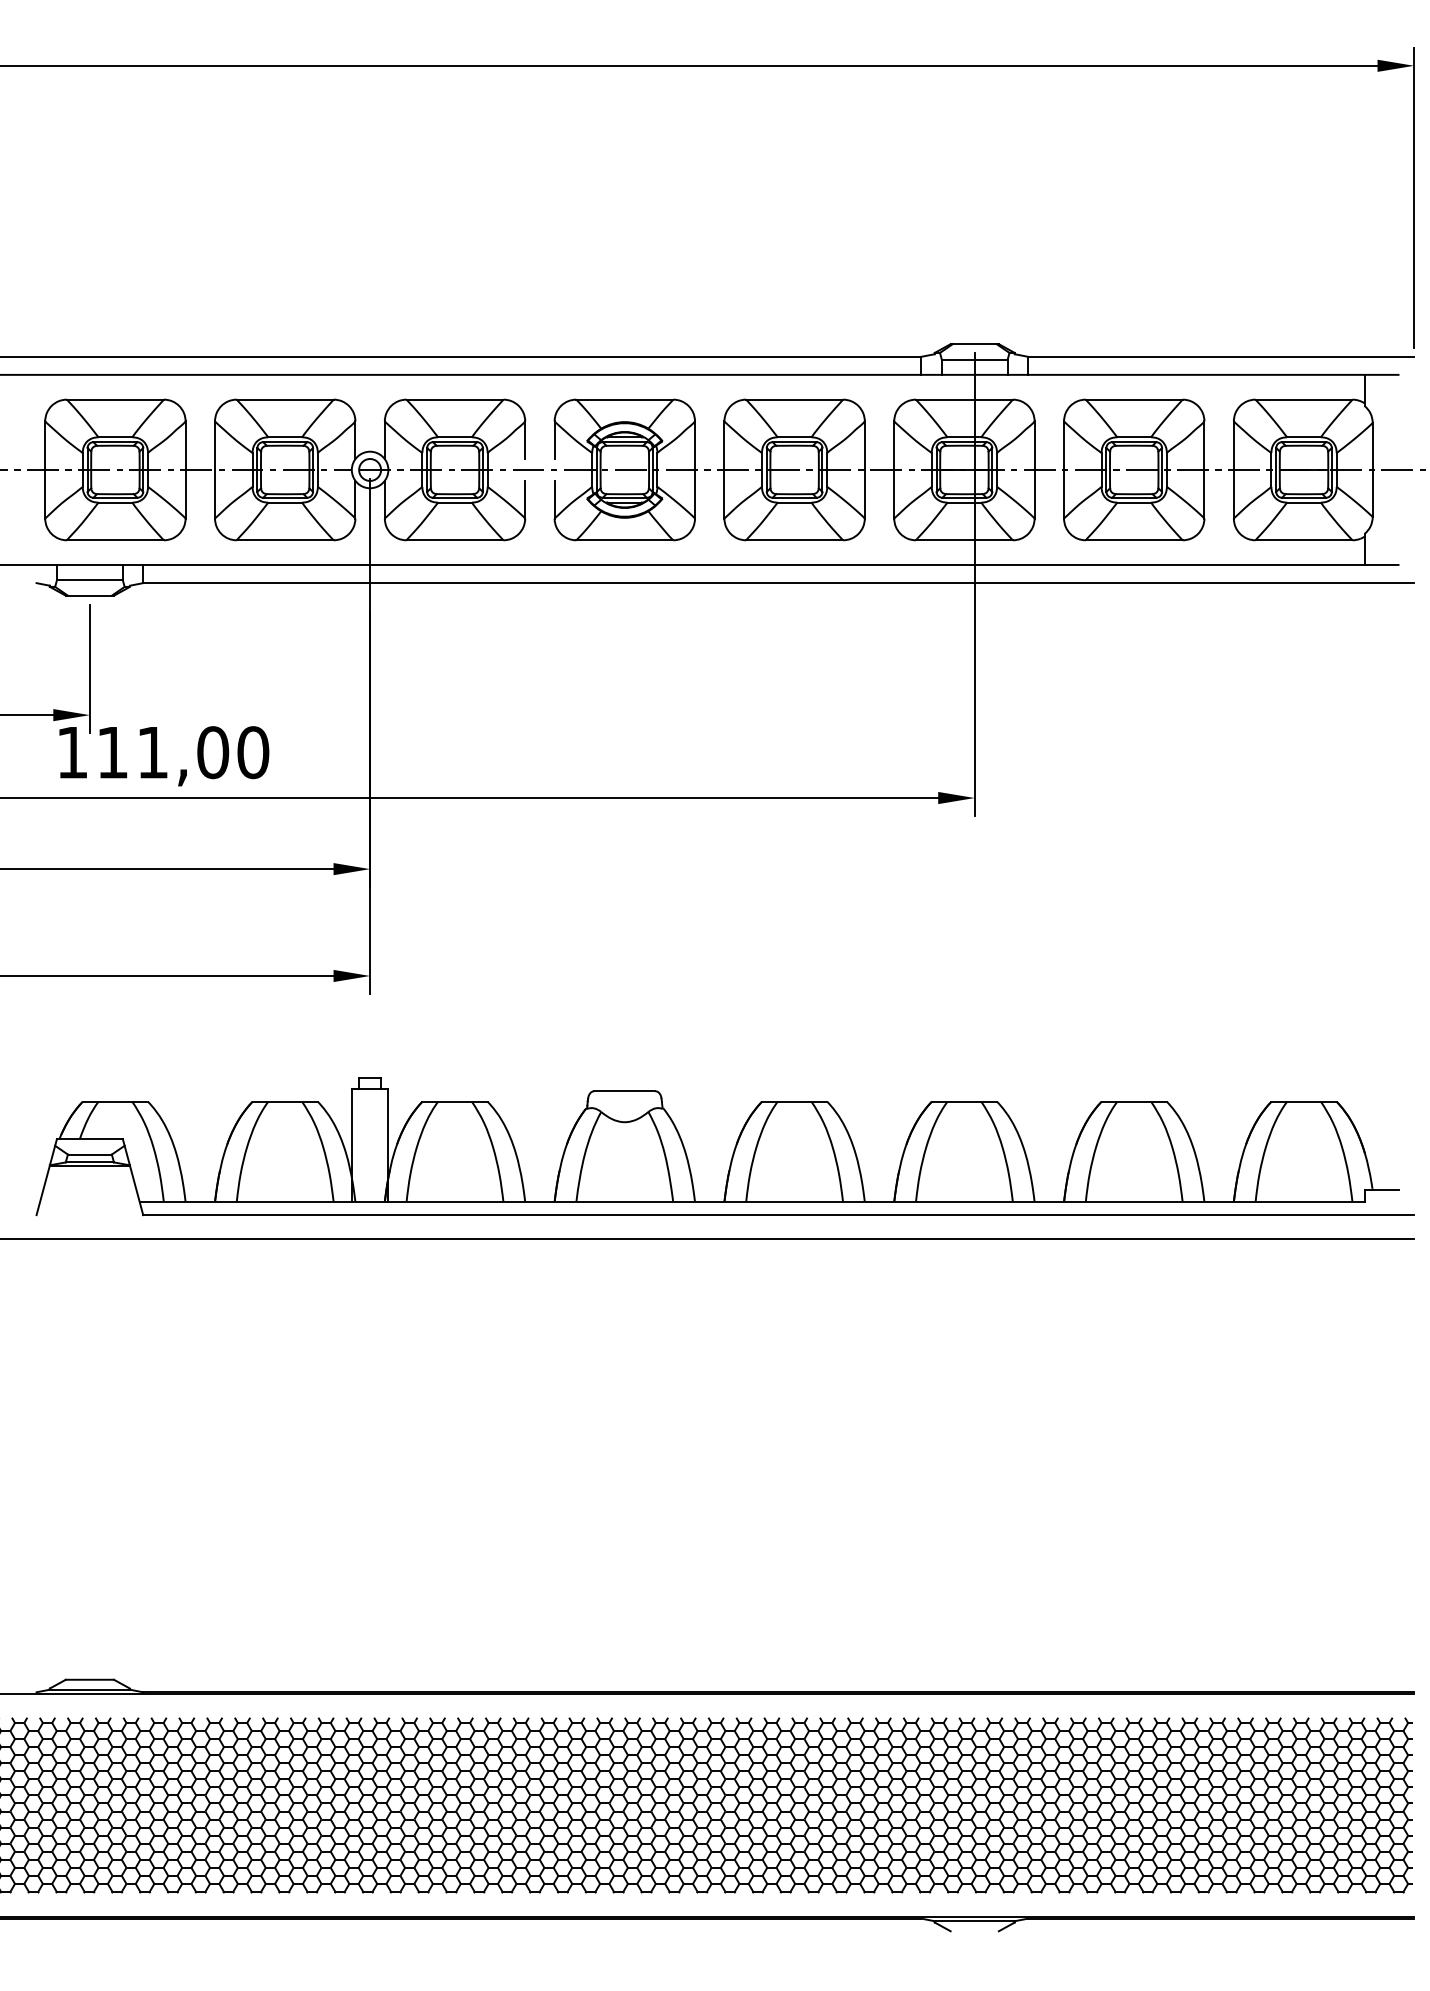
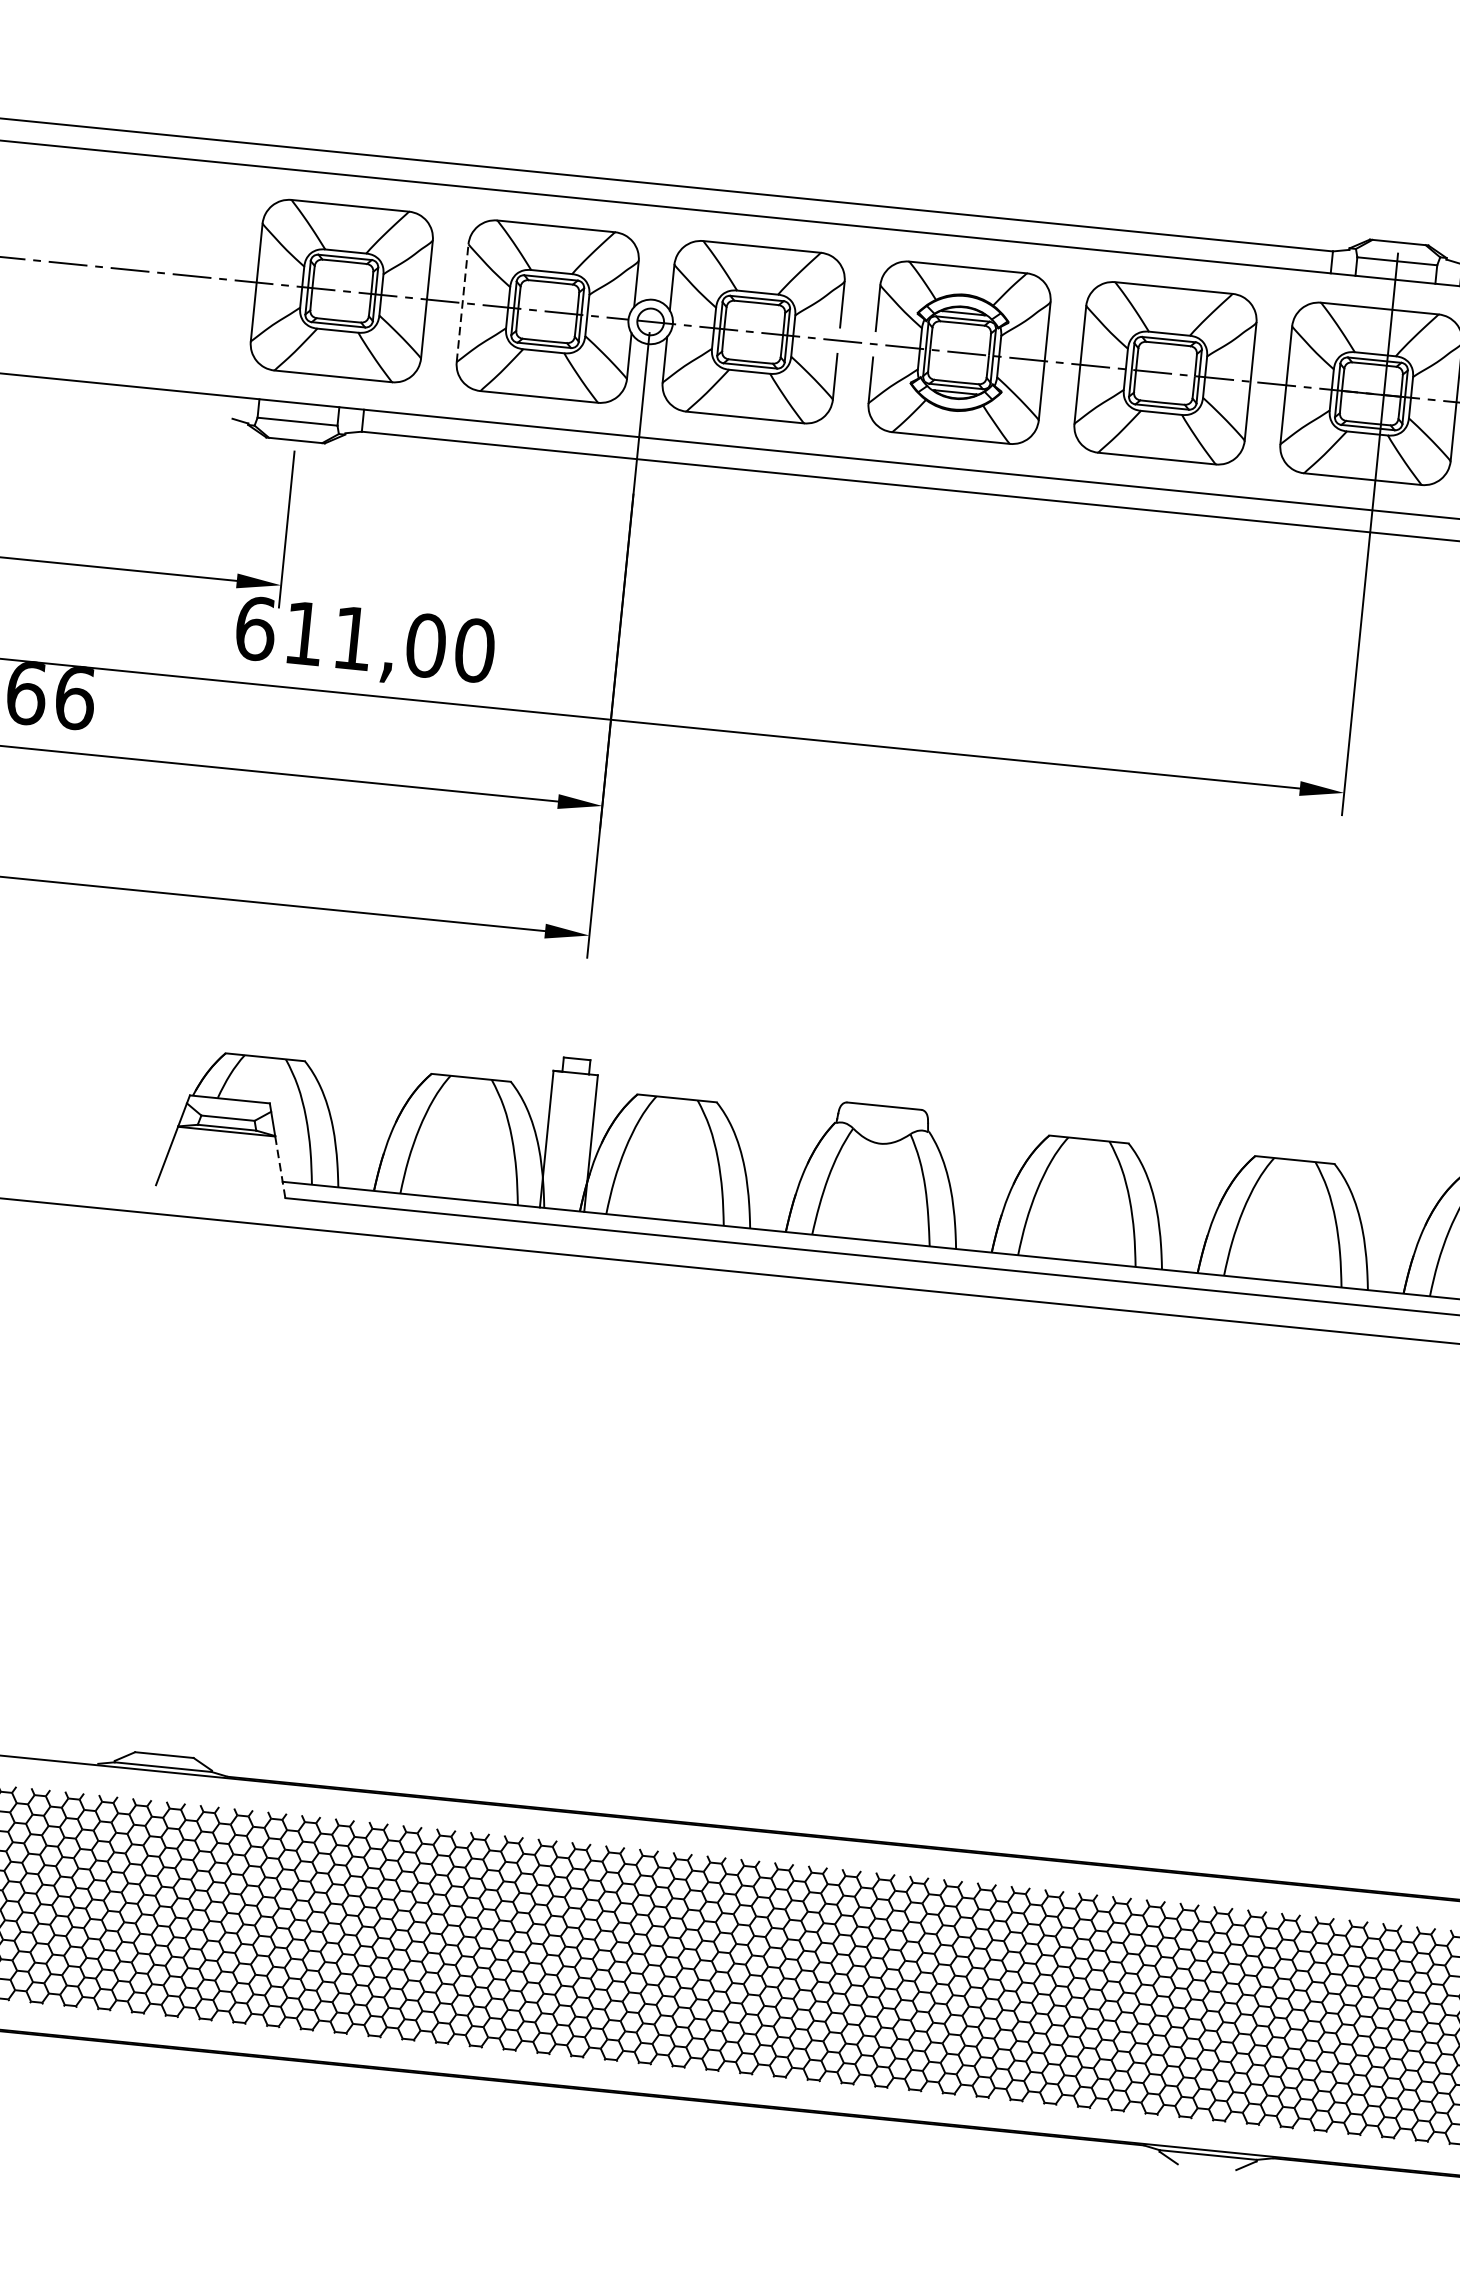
line: (215, 469) -> (463, 302), solid -> dashed
text: (72, 752) -> (255, 628), 111,00 -> 611,00
line: (136, 1190) -> (280, 1167), solid -> dashed

